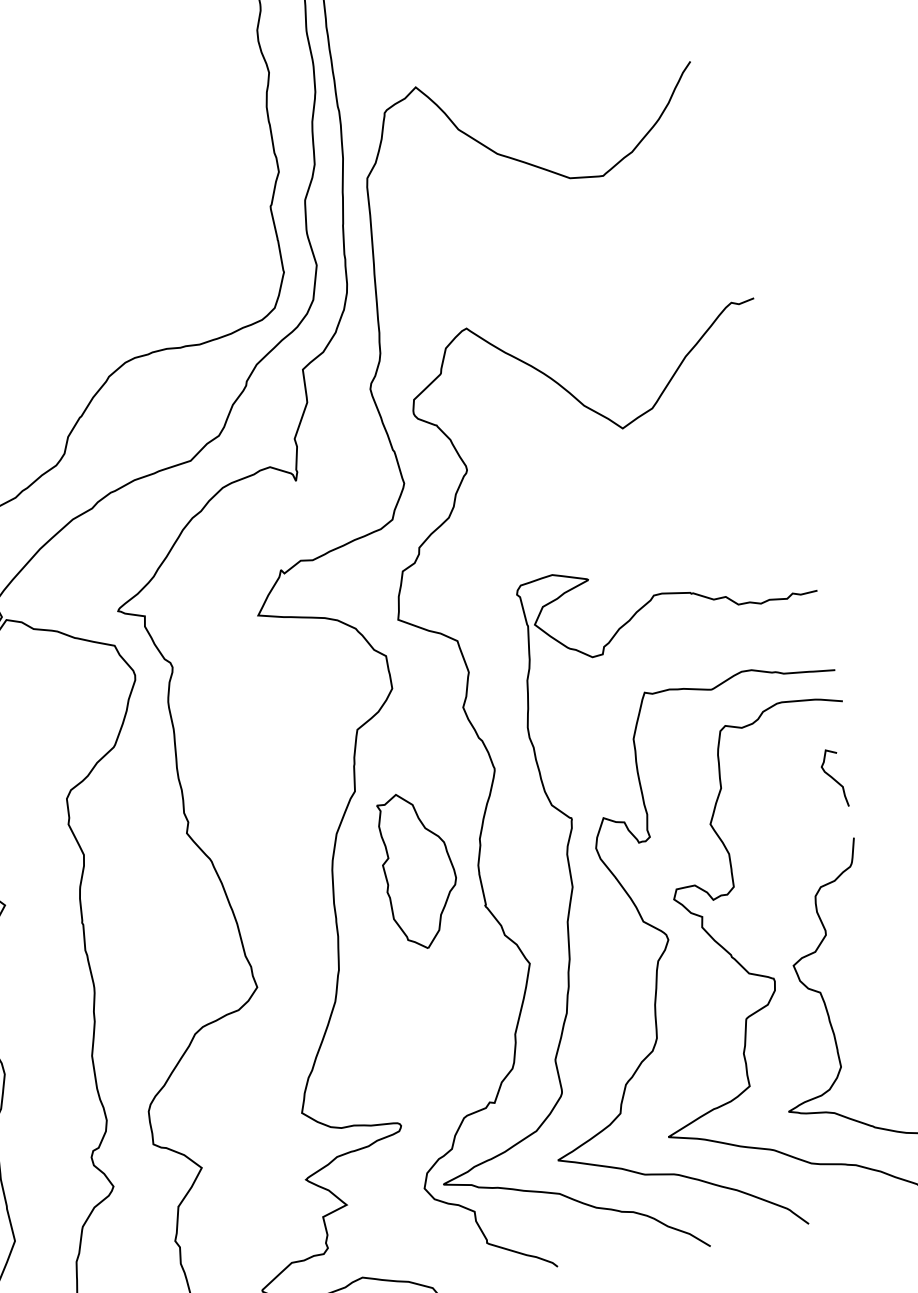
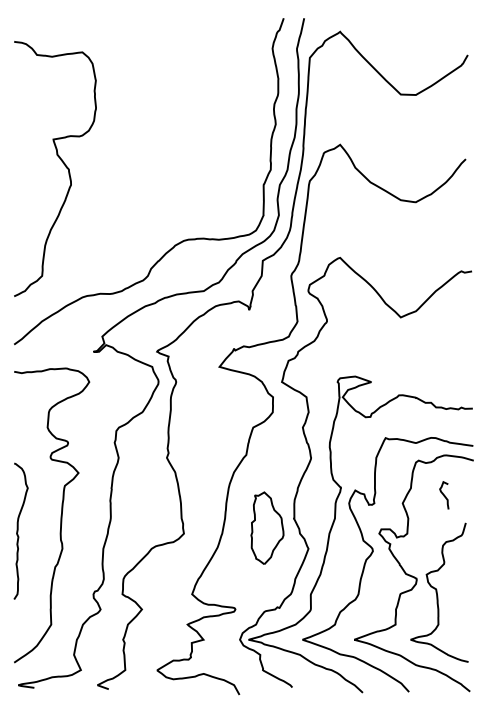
curve: (833, 778) -> (444, 495), moved
part: (418, 868) -> (267, 527), moved

